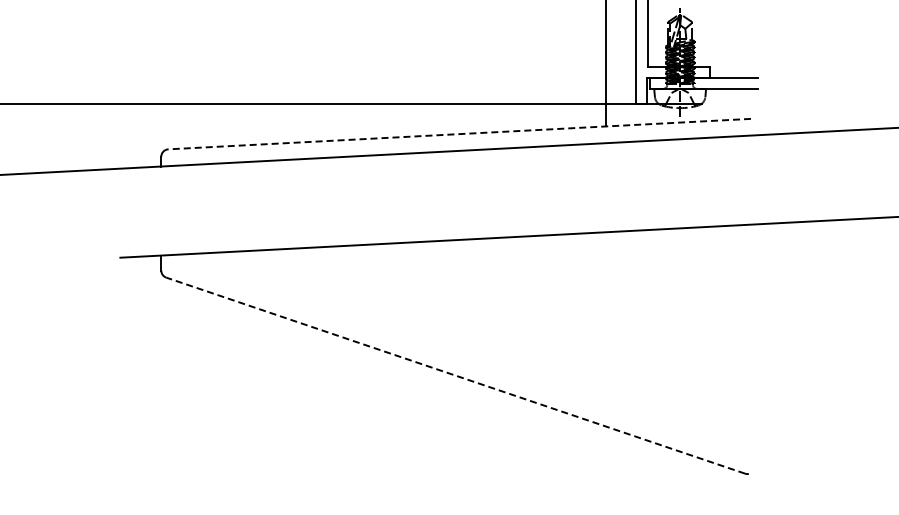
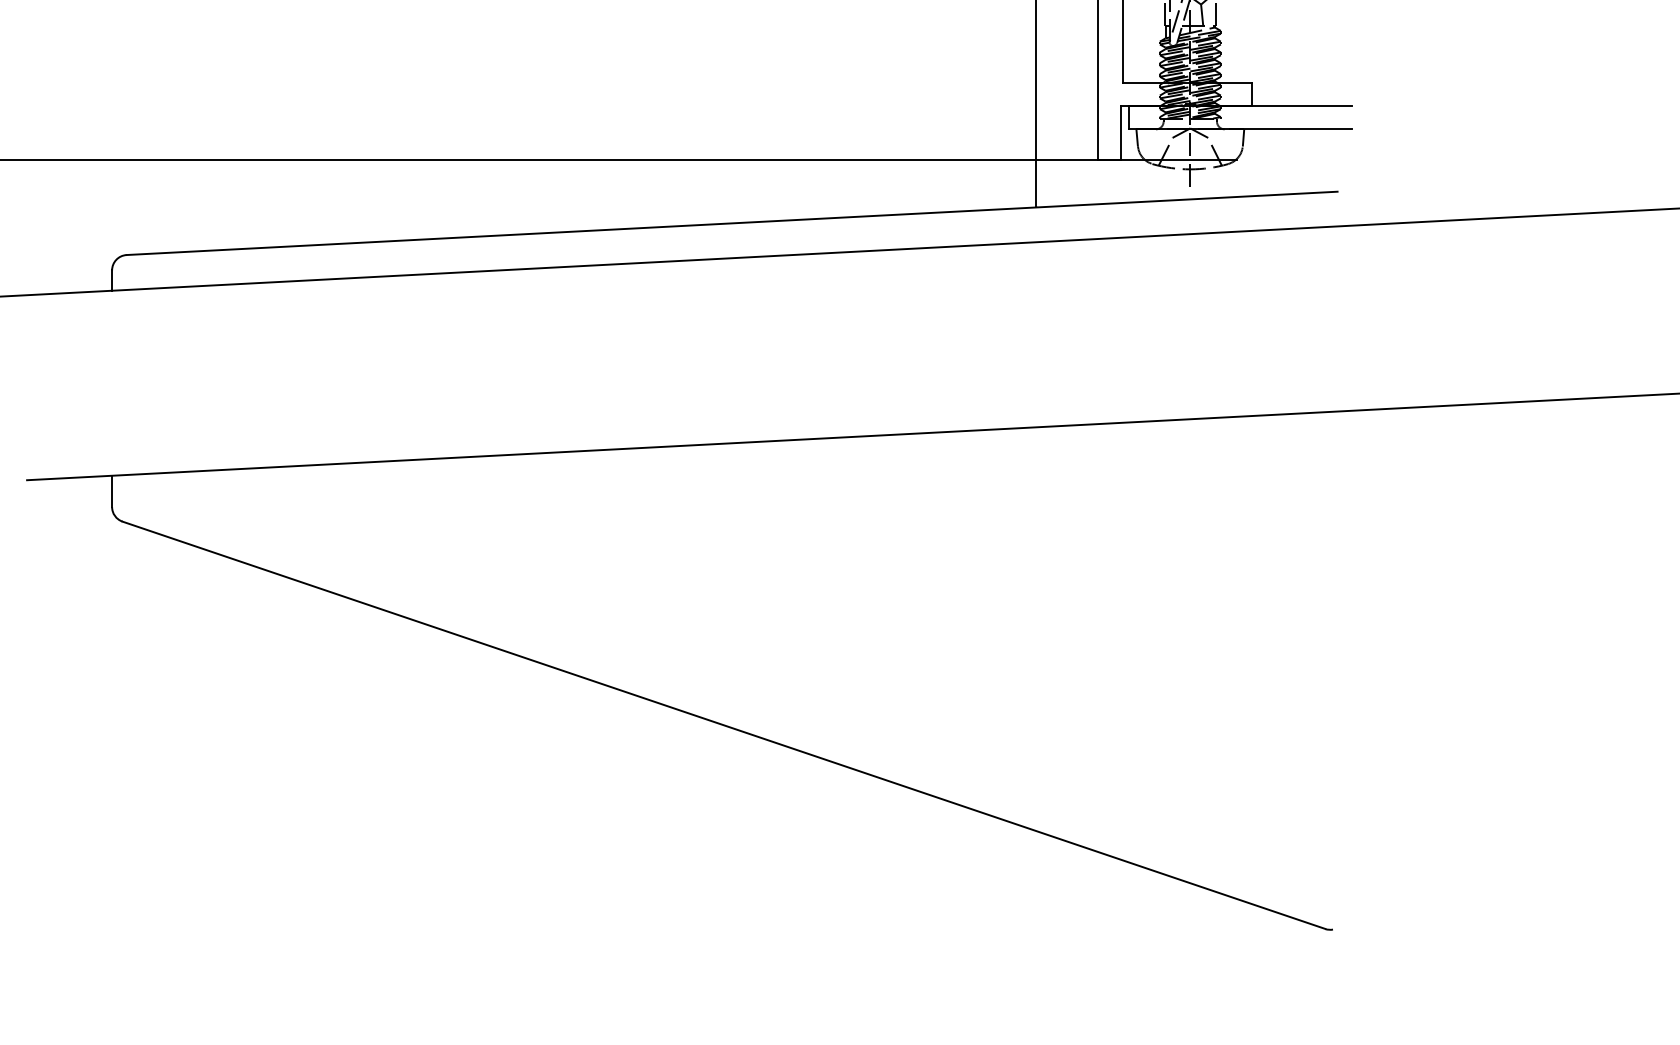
line: (459, 134) -> (731, 224), dashed -> solid
line: (455, 375) -> (723, 724), dashed -> solid

